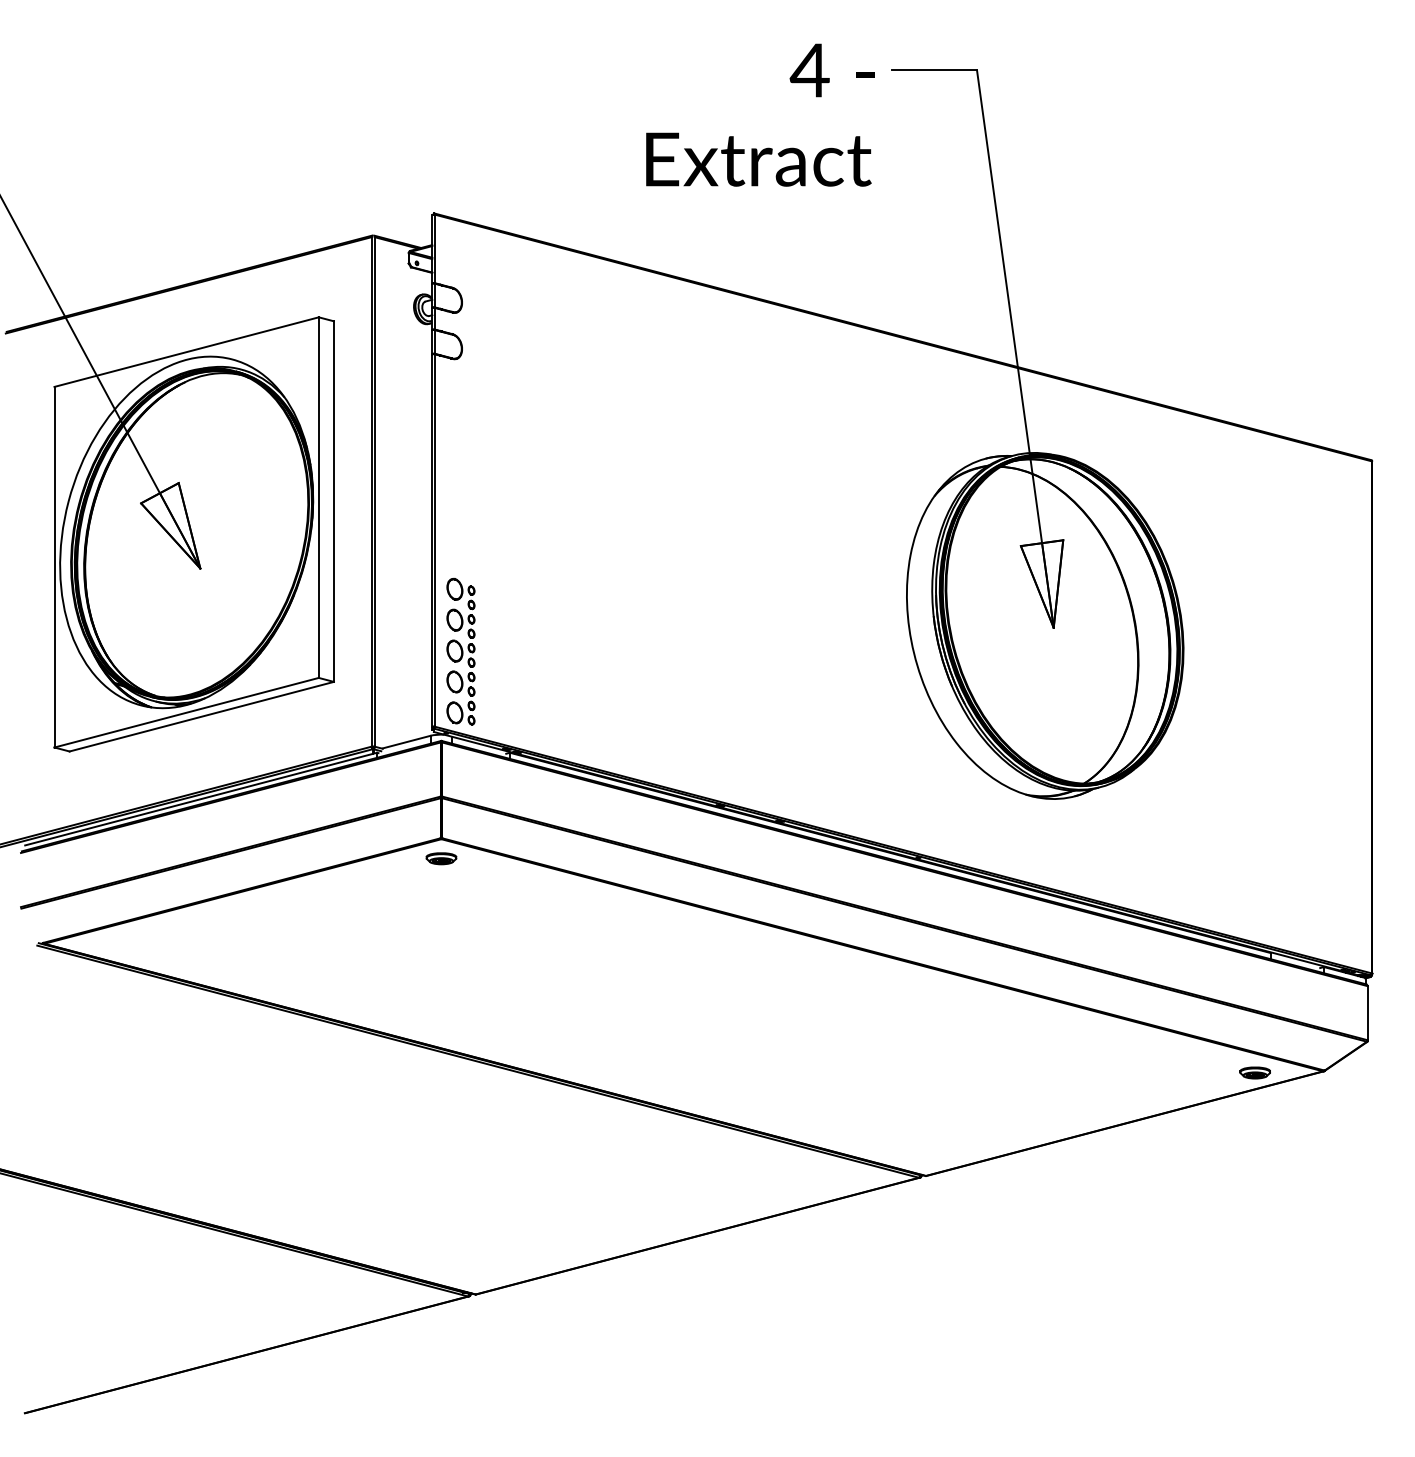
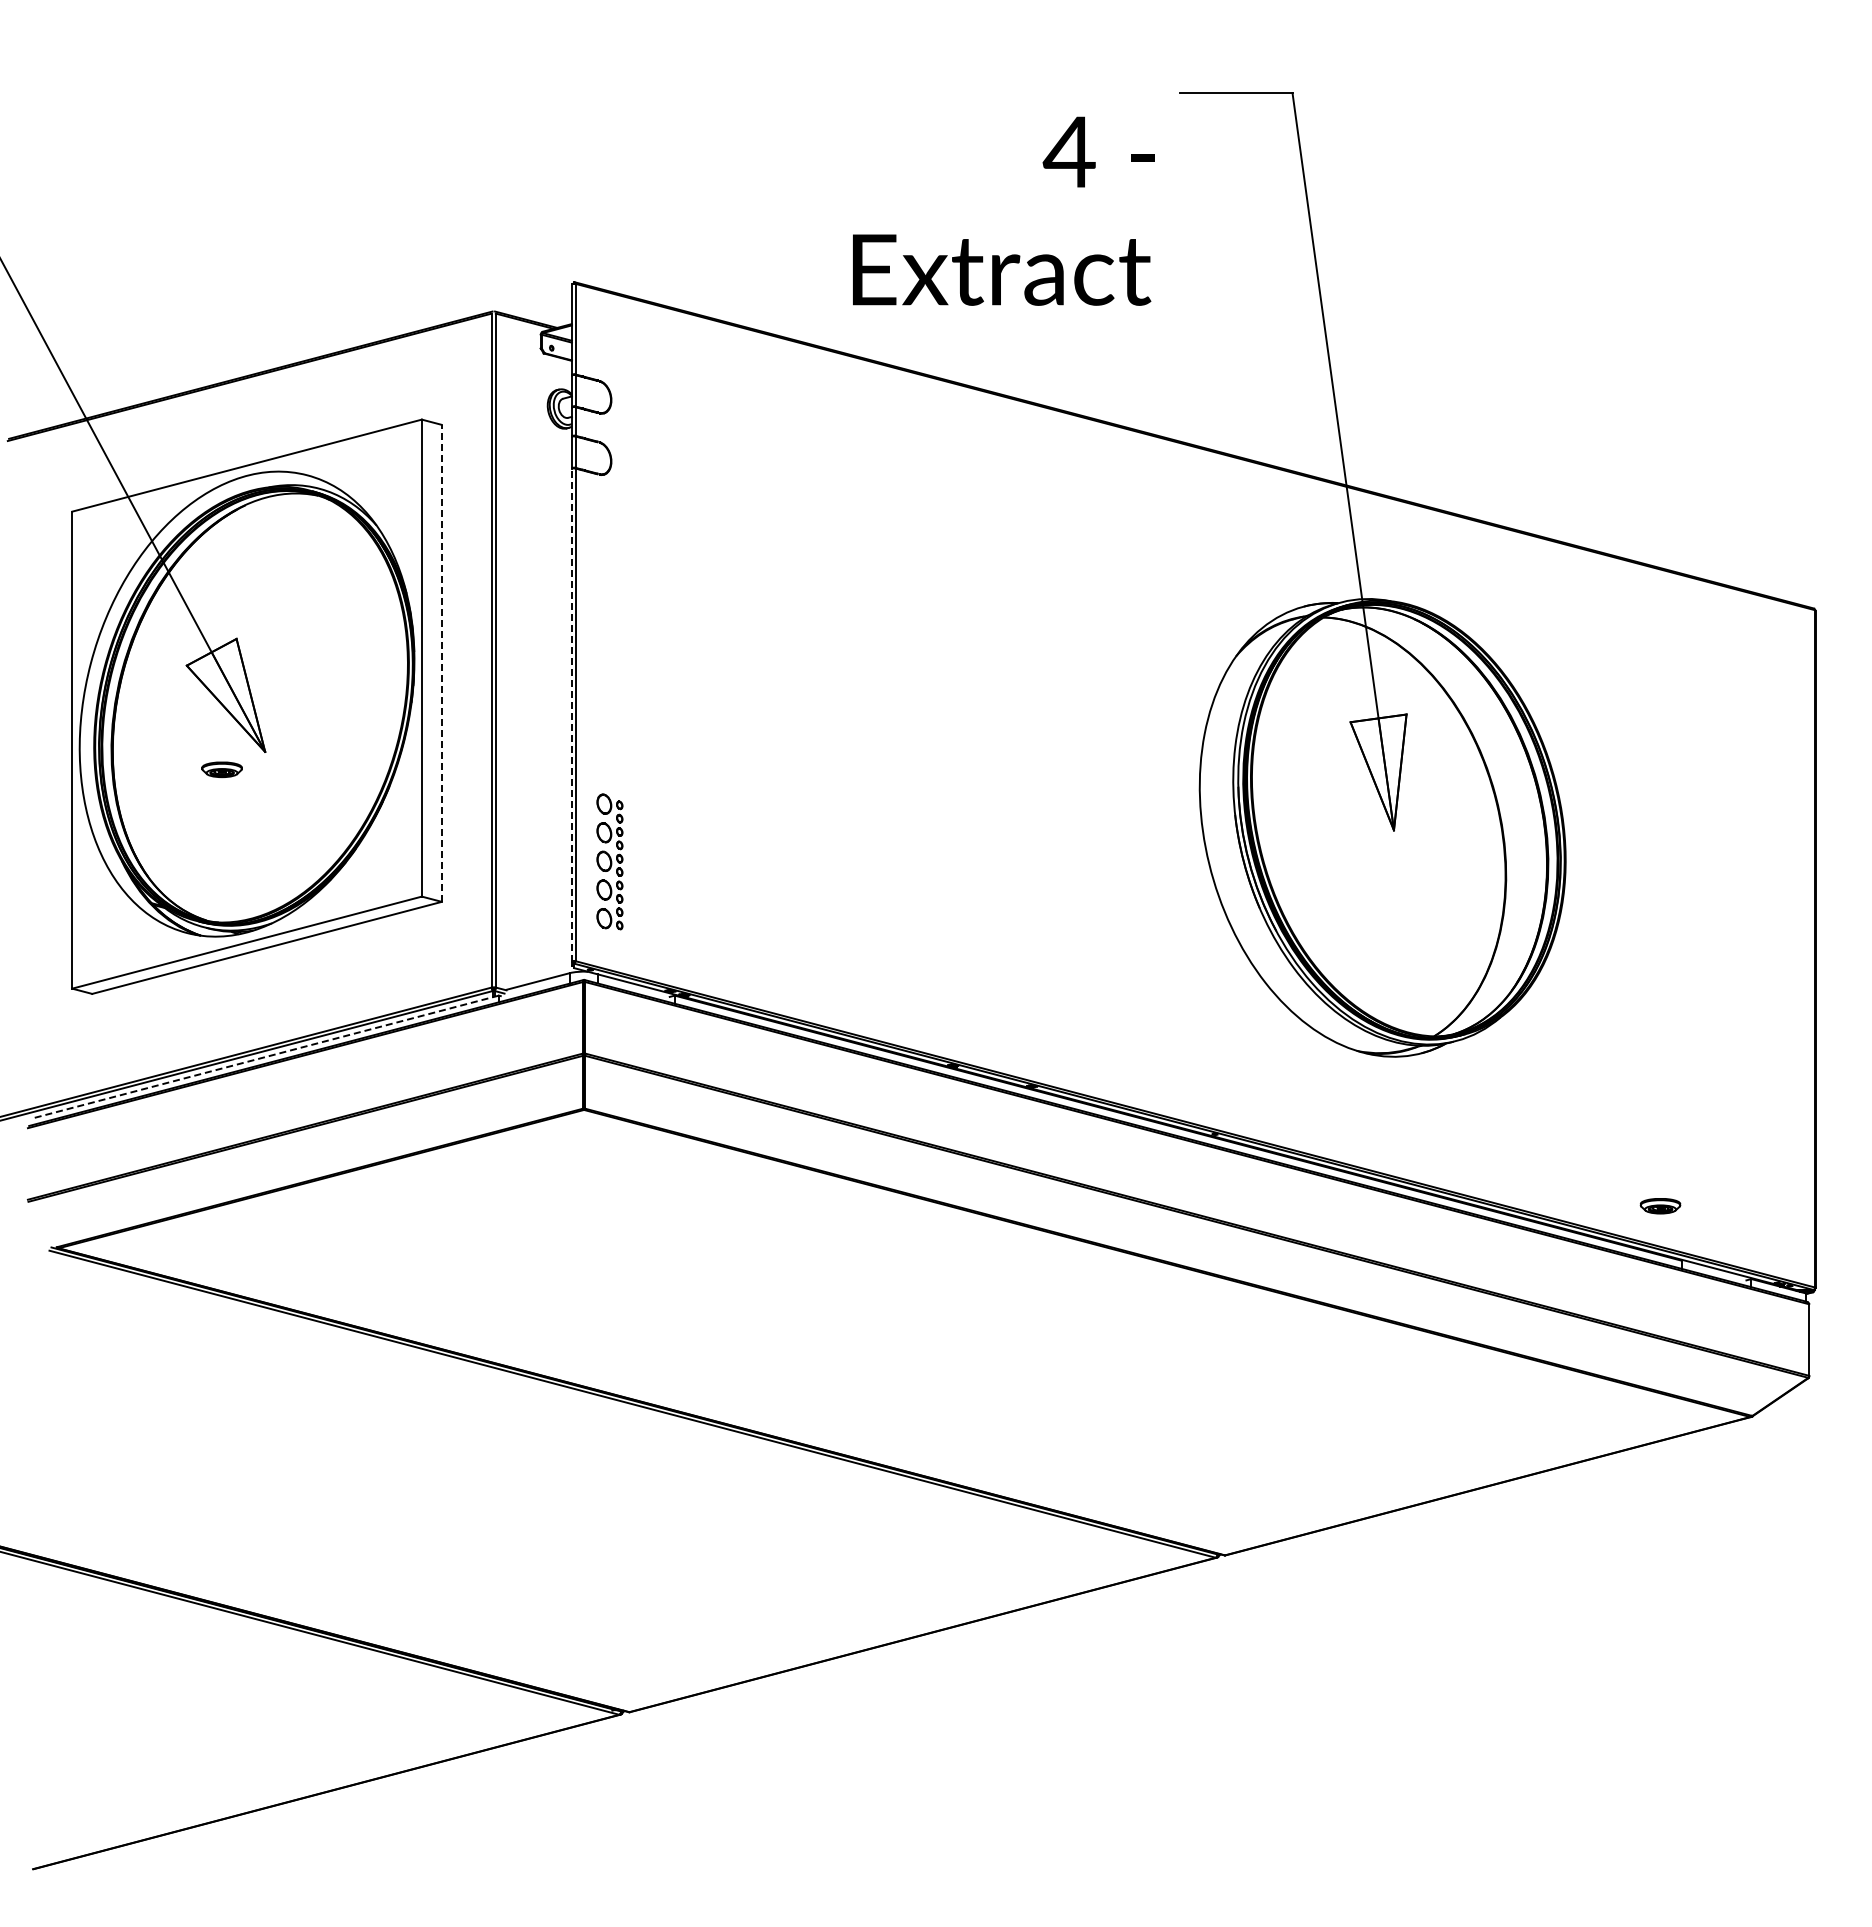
text: (760, 114) -> (1003, 210), moved
line: (333, 500) -> (441, 662), solid -> dashed
line: (431, 540) -> (571, 714), solid -> dashed
part: (460, 651) -> (609, 861), size x0.7
line: (201, 798) -> (266, 1056), solid -> dashed
part: (441, 858) -> (221, 769), moved
part: (1255, 1073) -> (1660, 1206), moved

